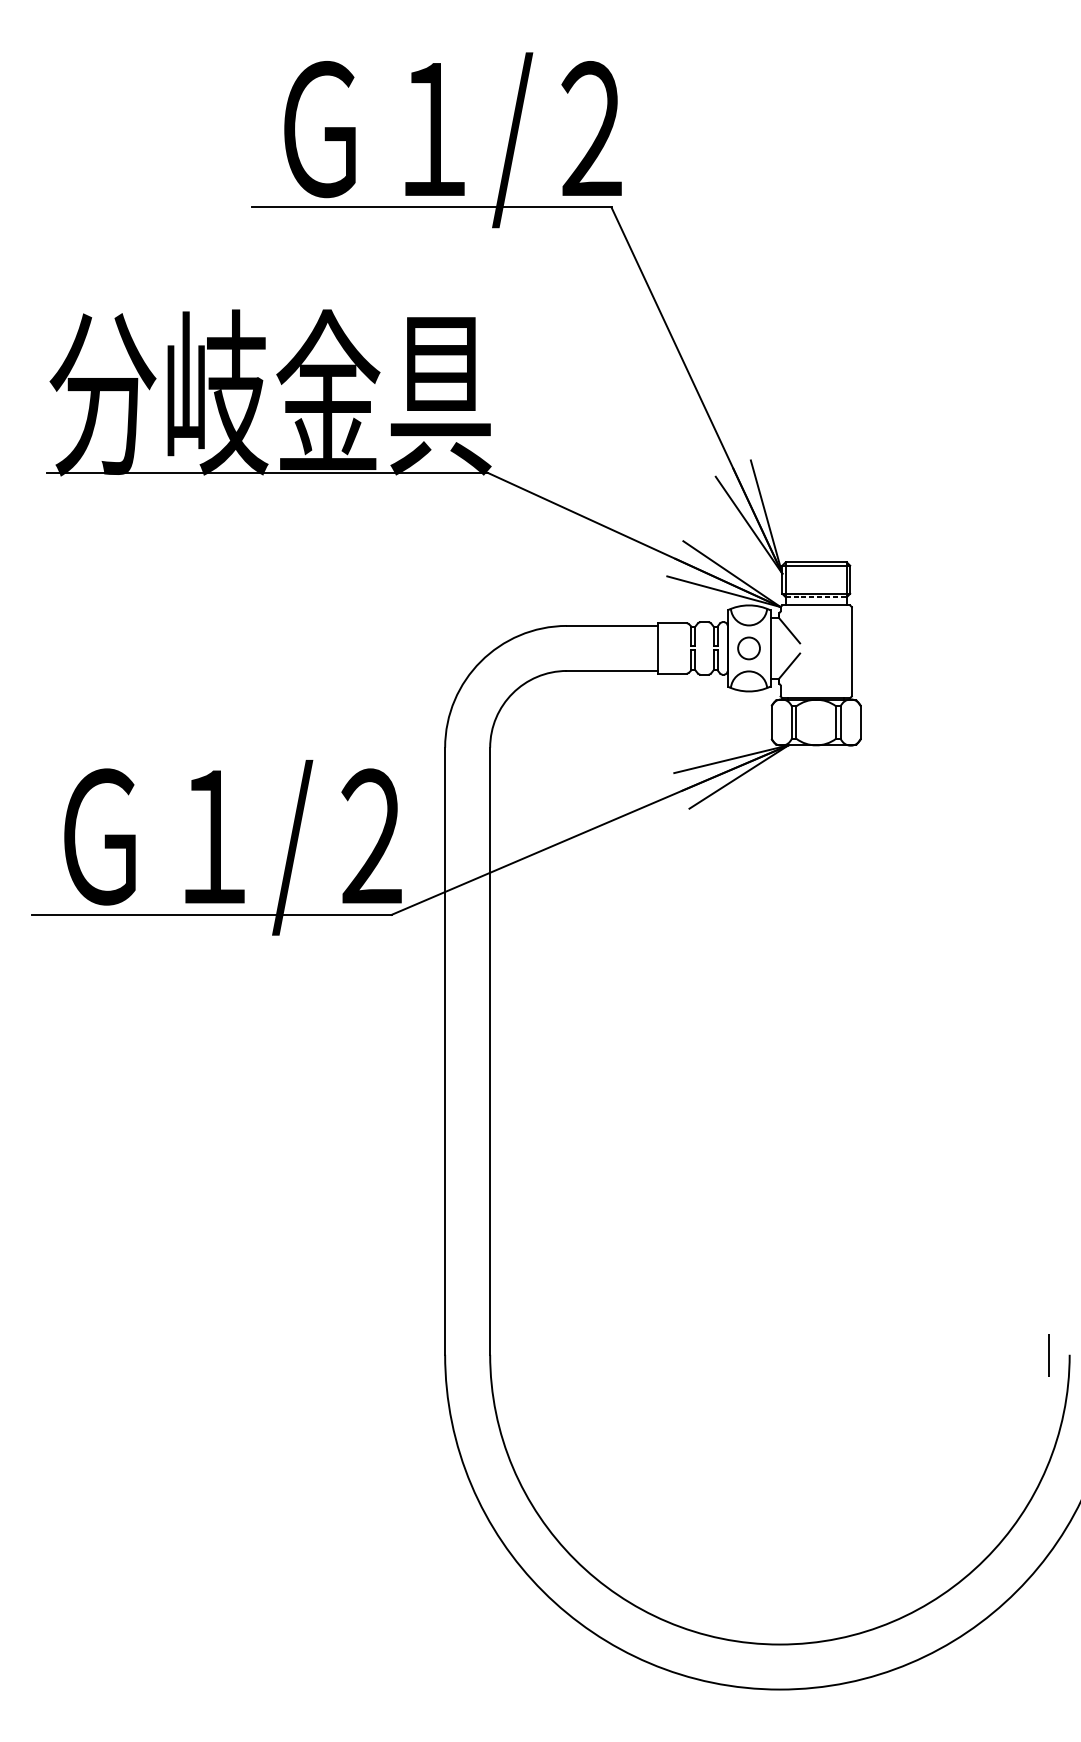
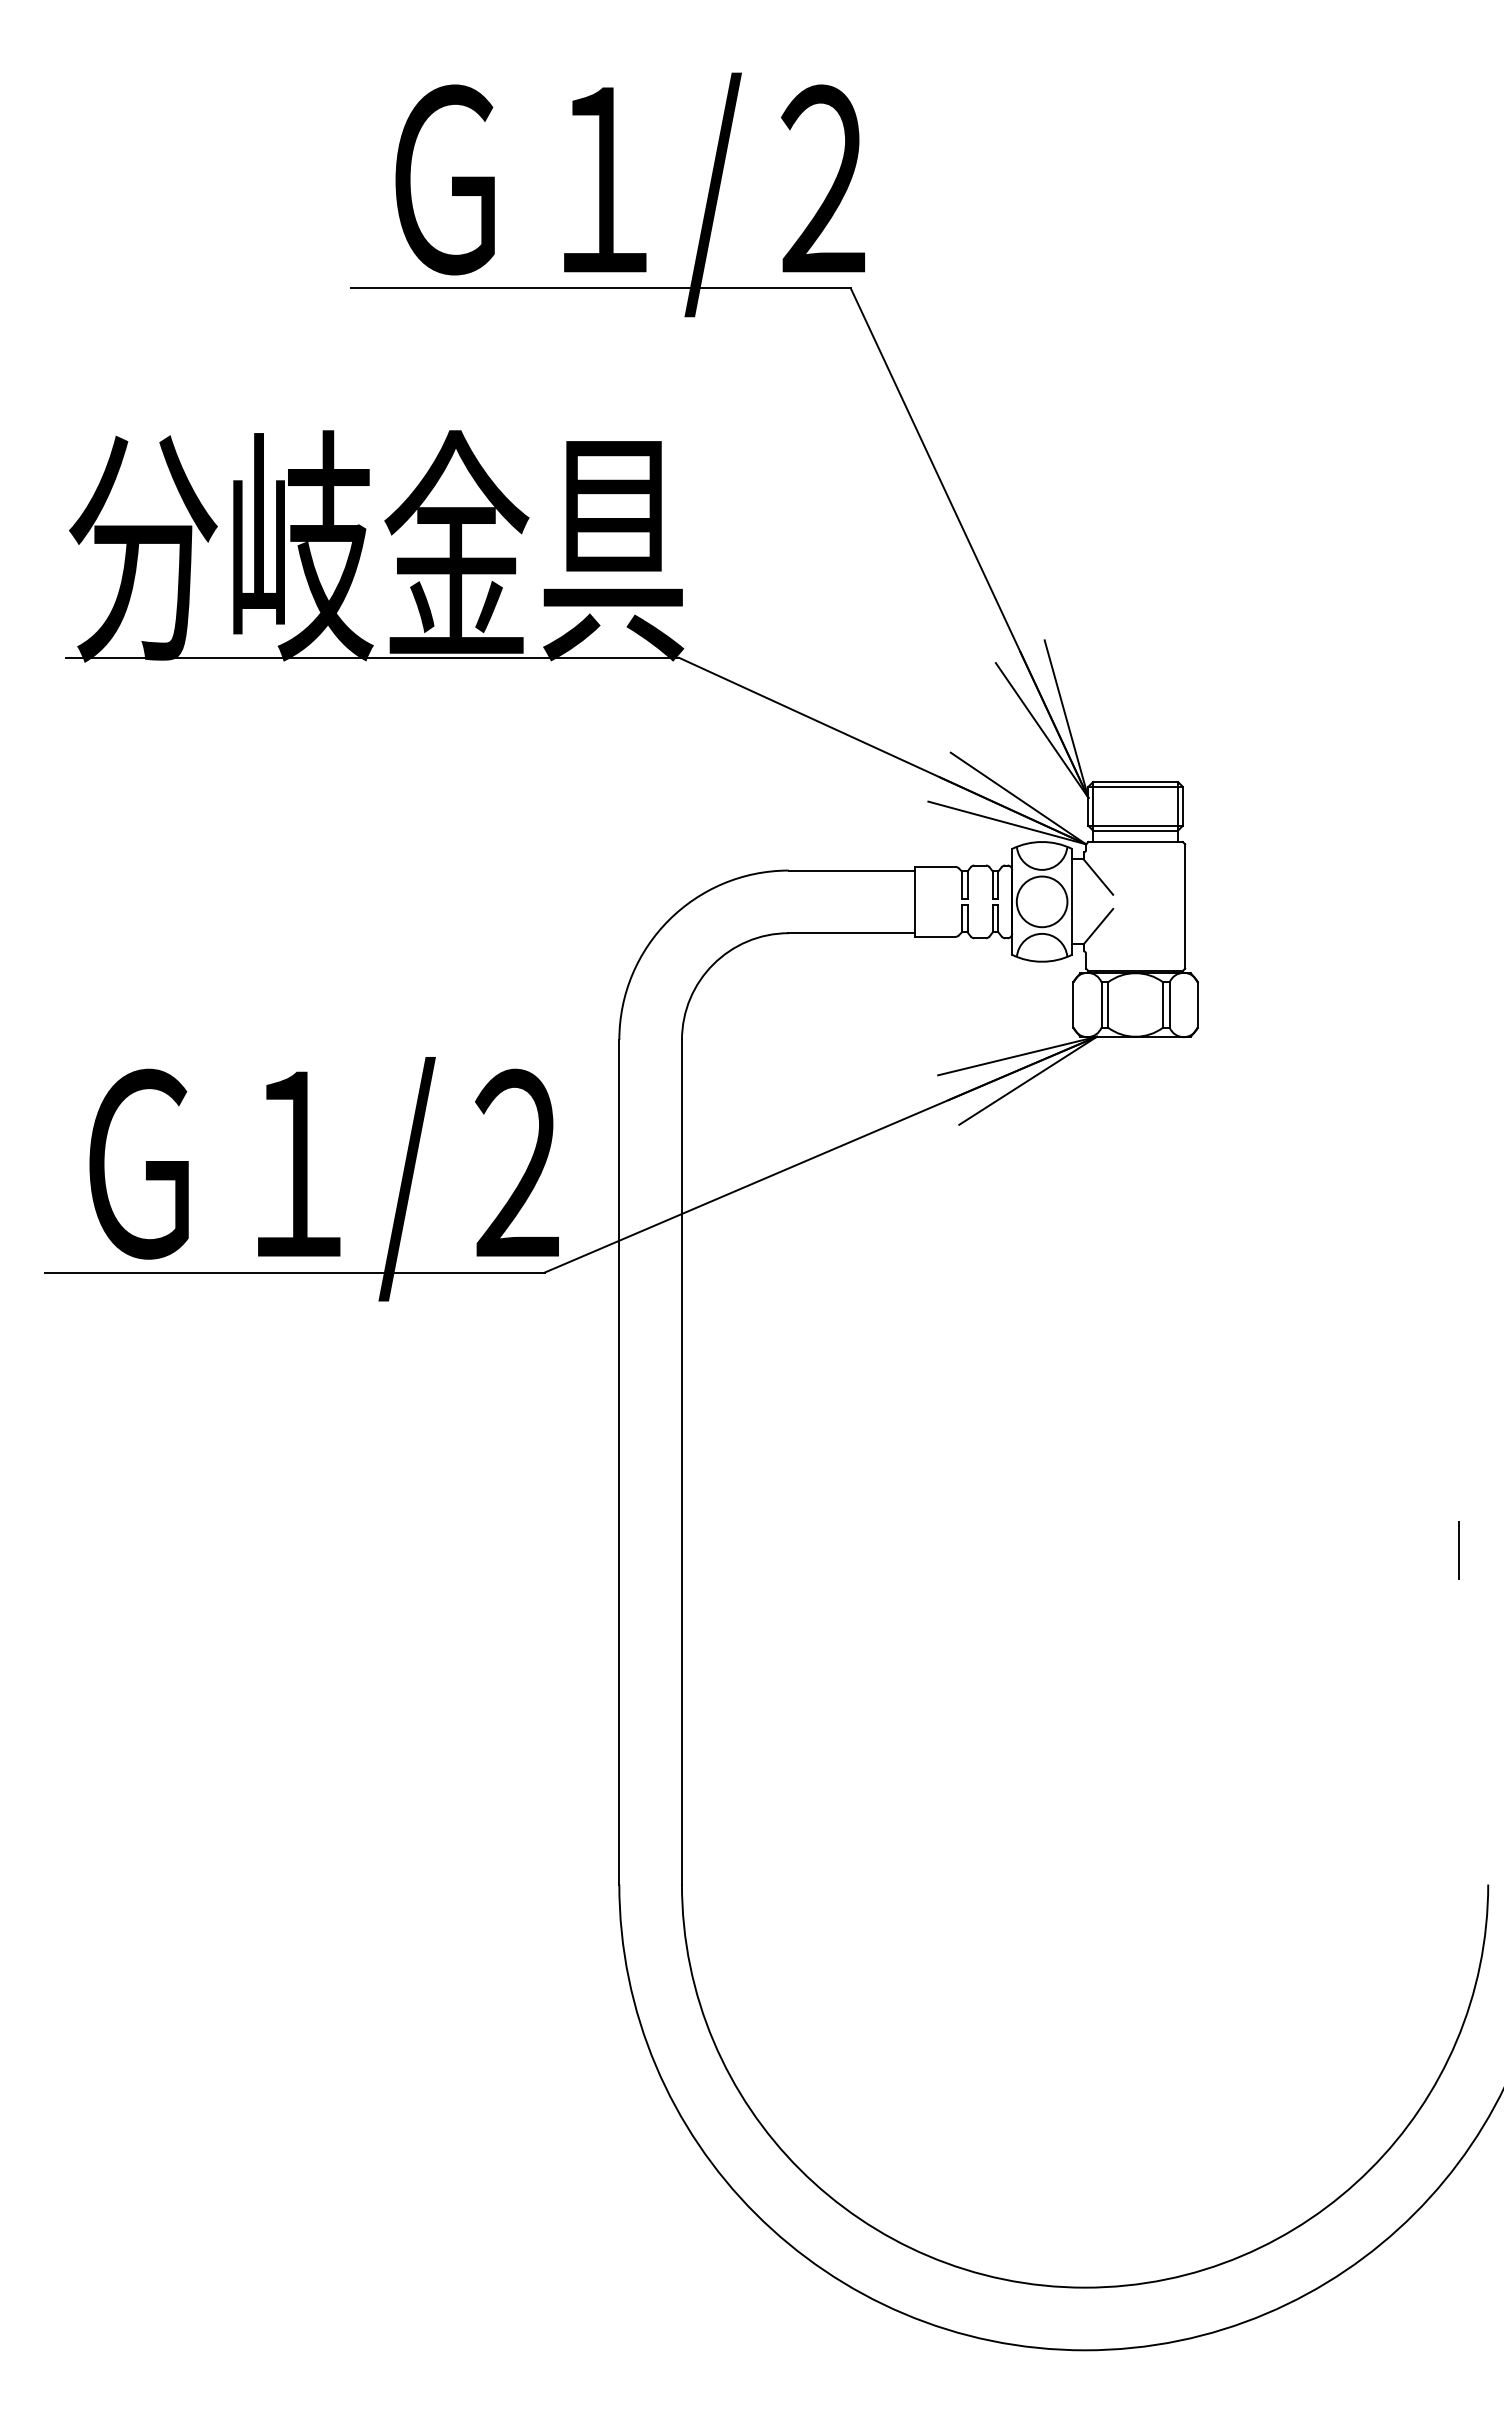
line: (816, 597) -> (1135, 830), dashed -> solid
circle: (748, 648) -> (1041, 901), size x1.67
line: (1048, 1355) -> (1458, 1550), moved

